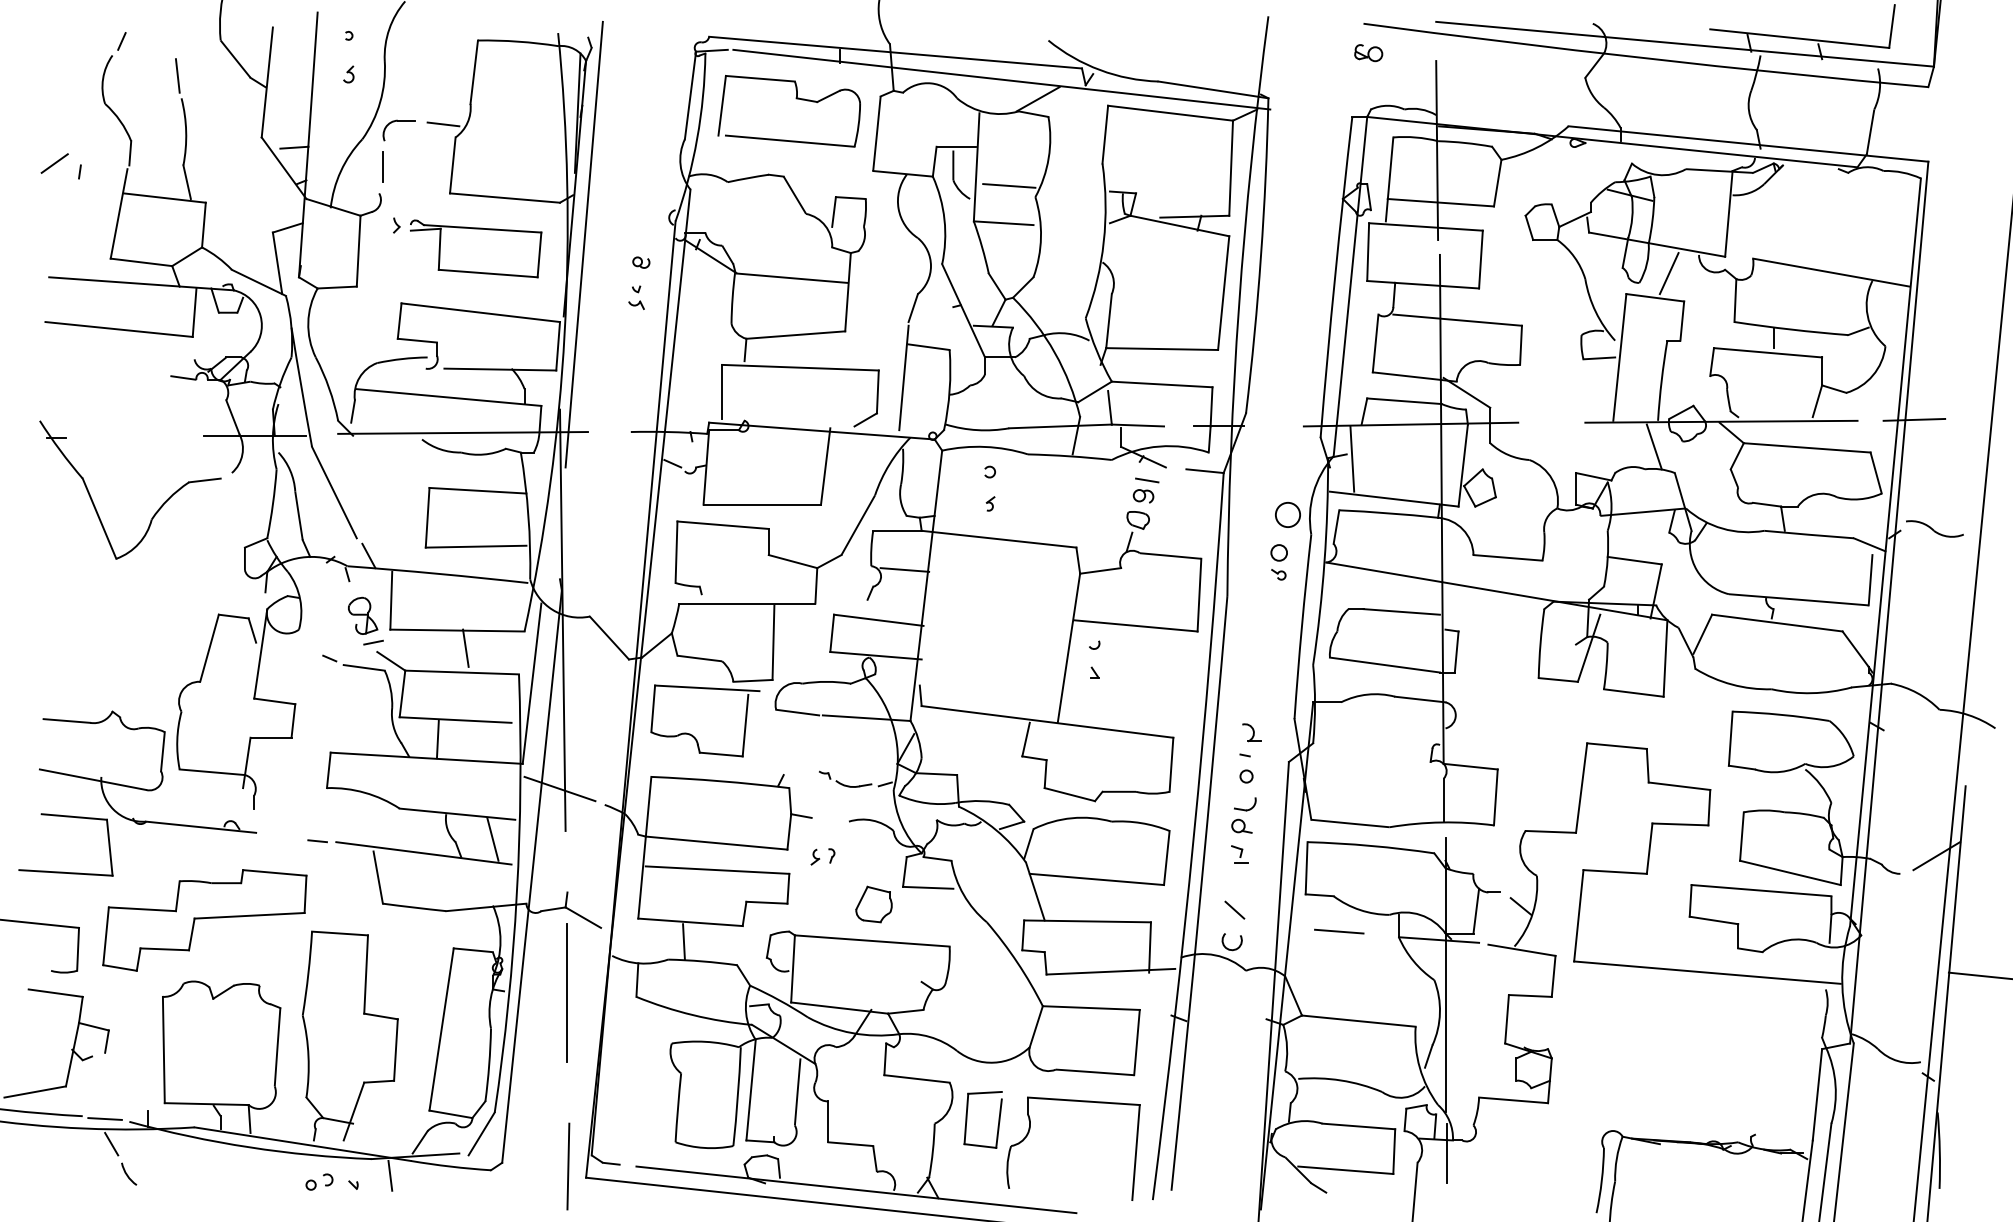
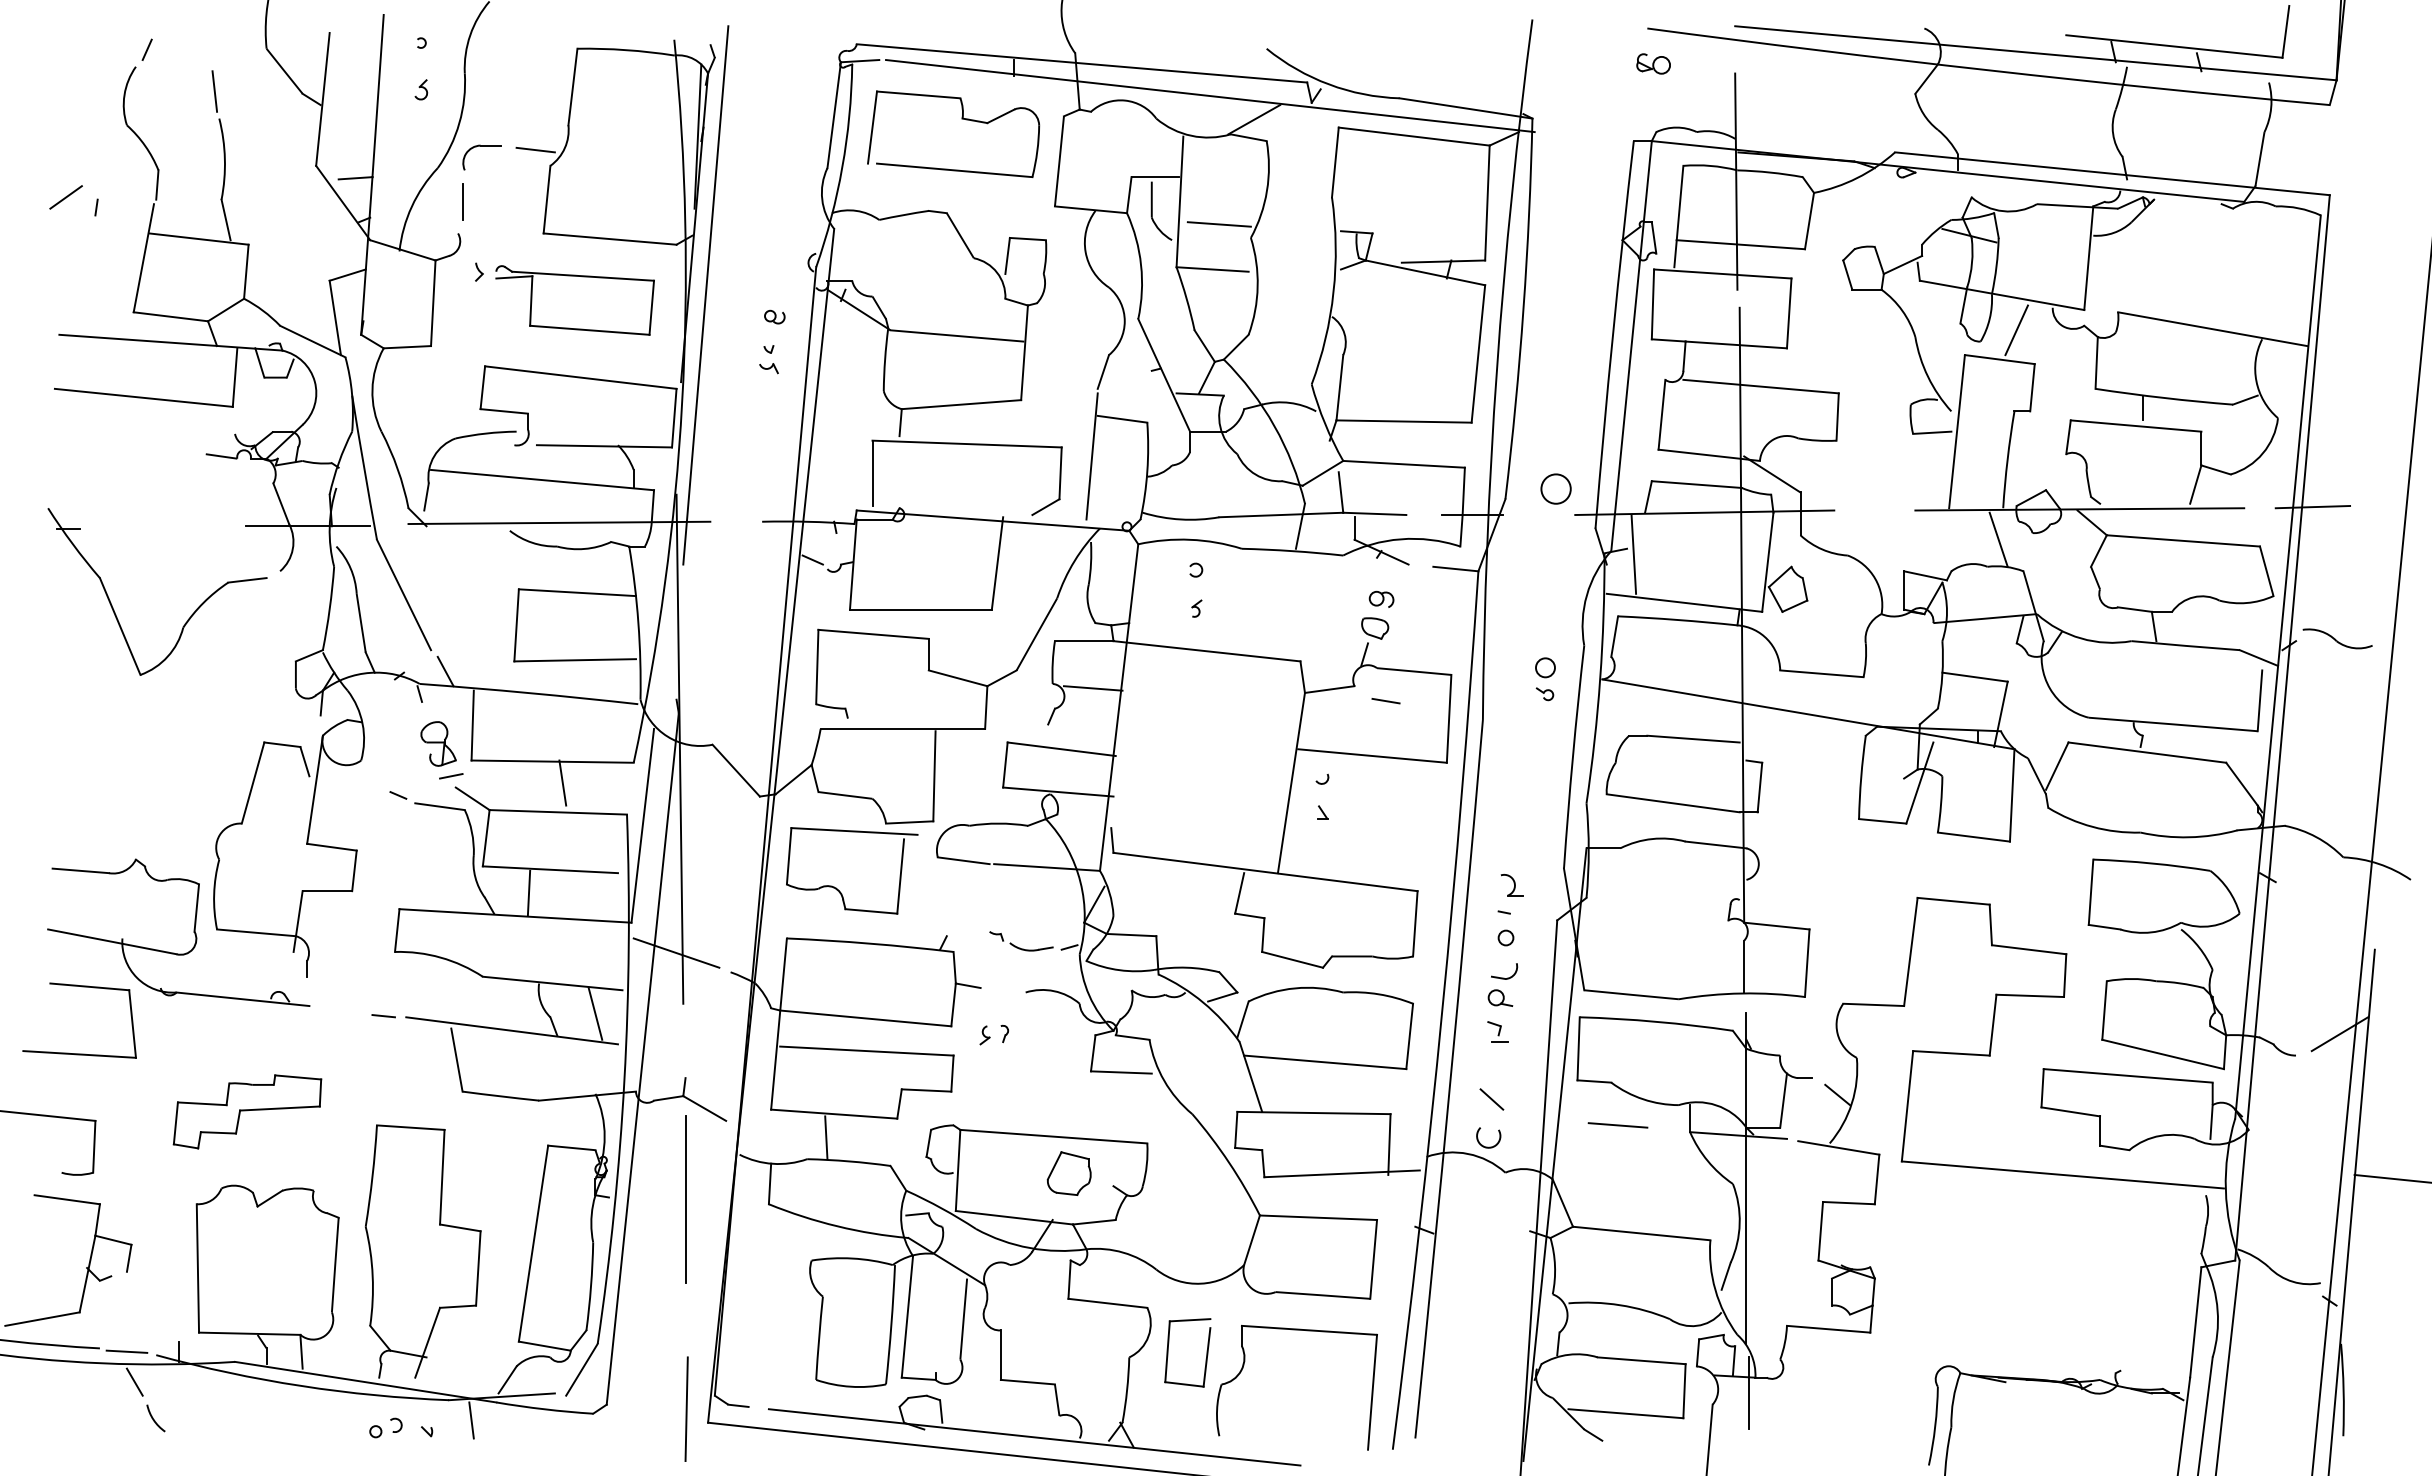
line: (1147, 480) -> (1386, 701), moved
circle: (1287, 514) -> (1555, 488), moved
part: (873, 904) -> (1068, 1173), moved
part: (204, 920) -> (247, 1111), size x0.6

